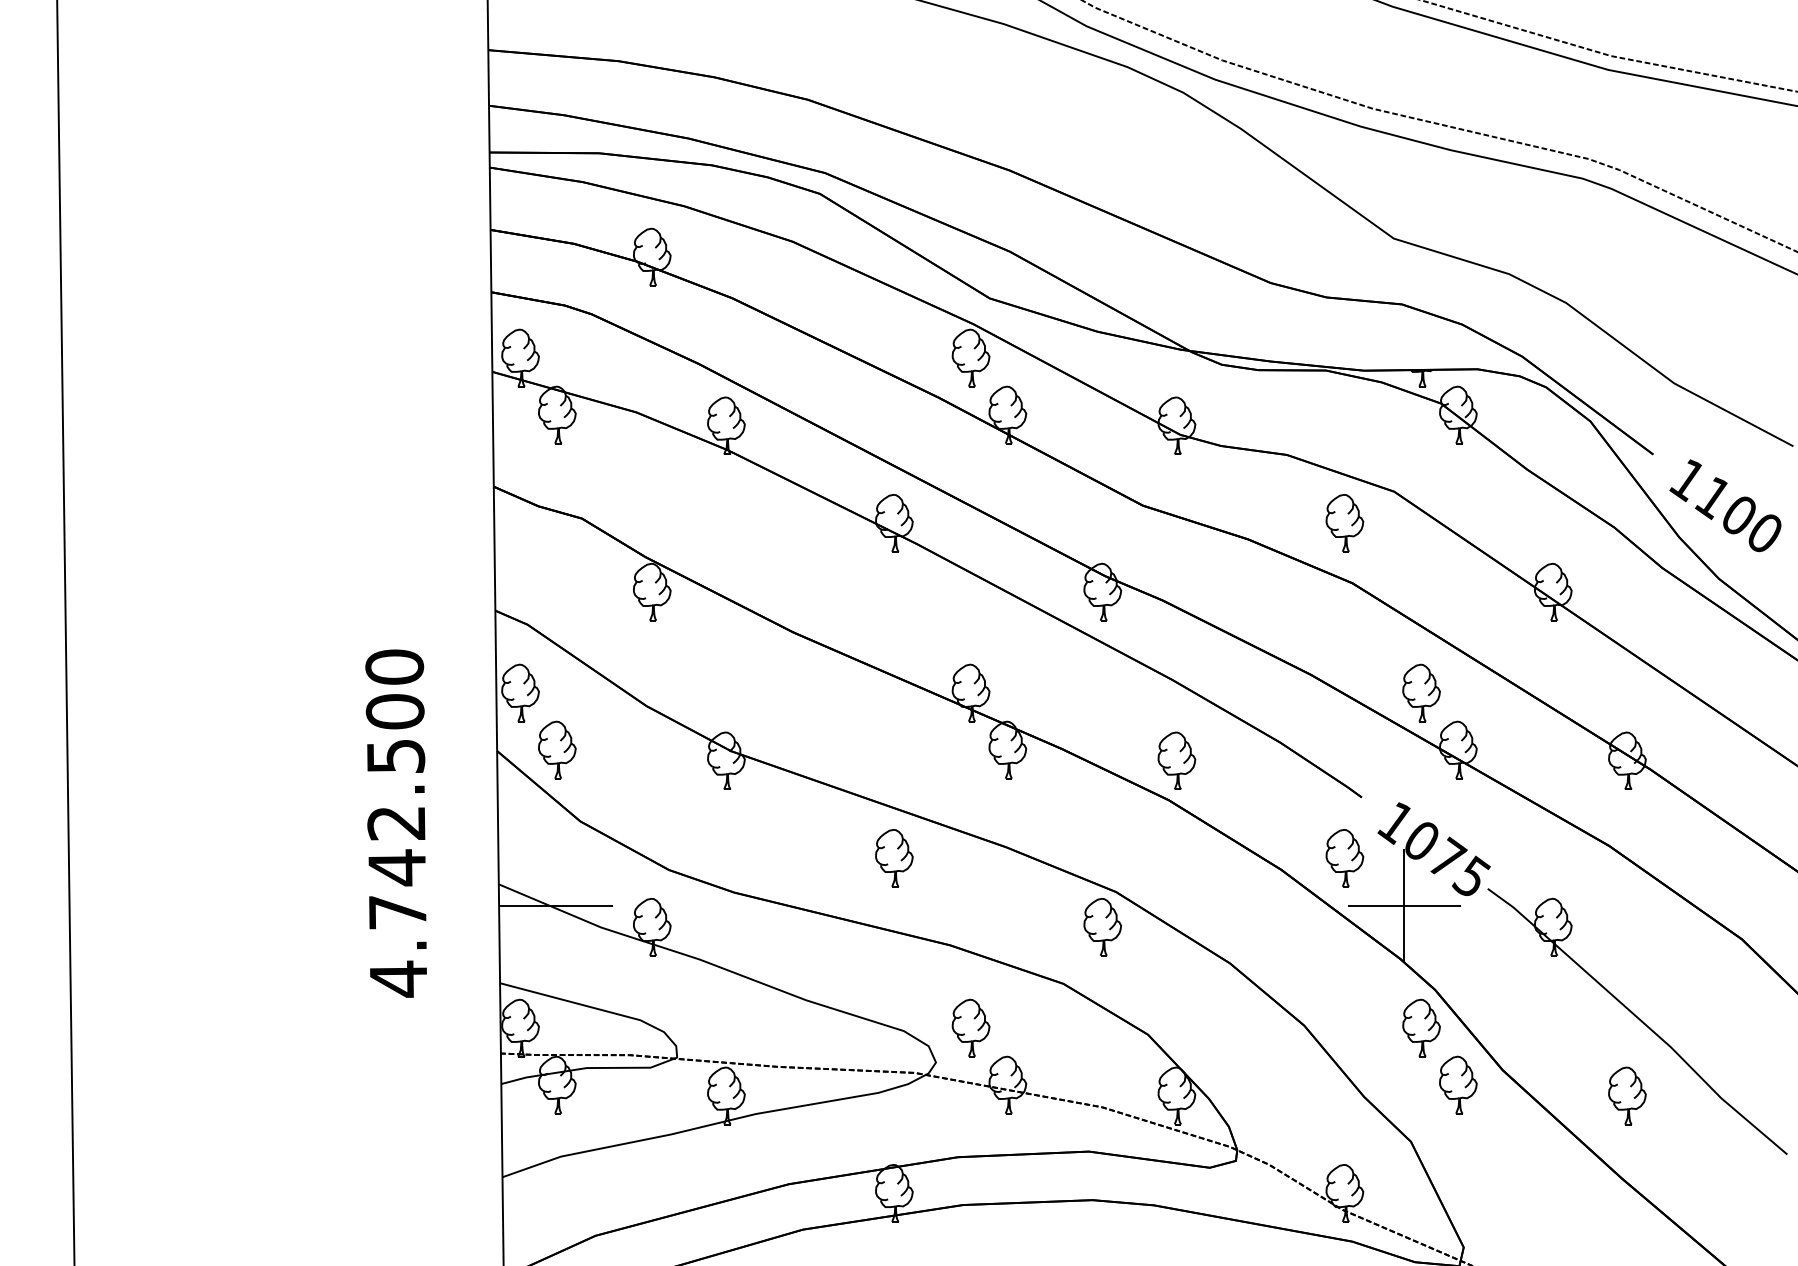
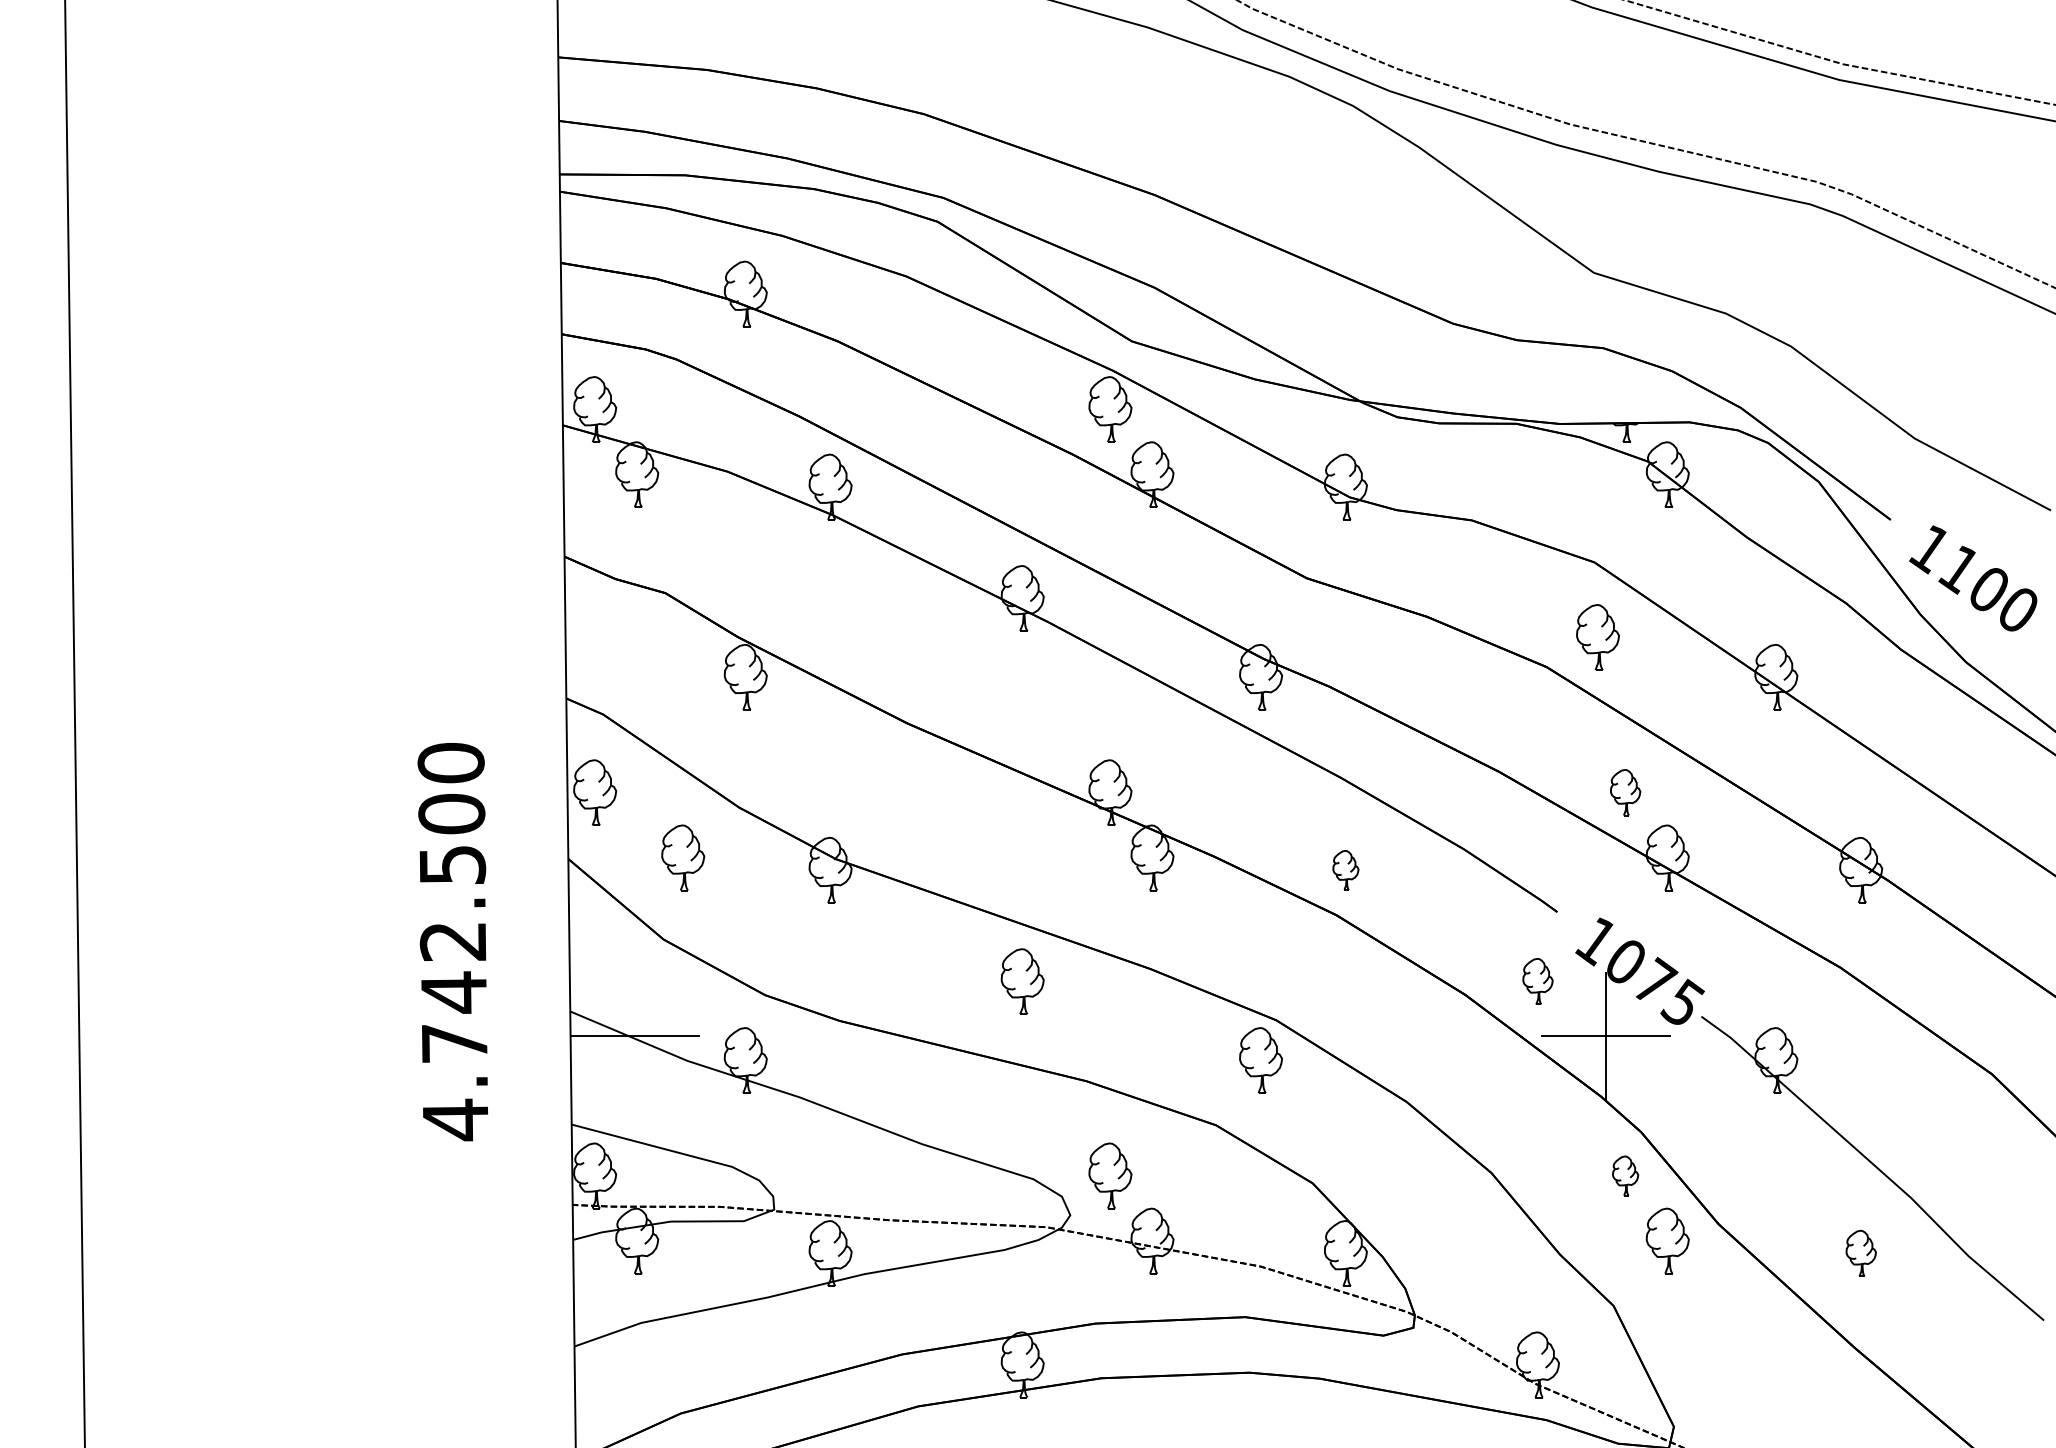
part: (1344, 523) -> (1597, 637), moved
part: (1421, 692) -> (1625, 792), size x0.7
part: (557, 749) -> (683, 857), moved
part: (1176, 761) -> (1345, 870), size x0.6
part: (1344, 858) -> (1537, 981), size x0.7
part: (1421, 1027) -> (1625, 1175), size x0.6
part: (1627, 1095) -> (1861, 1253), size x0.7

